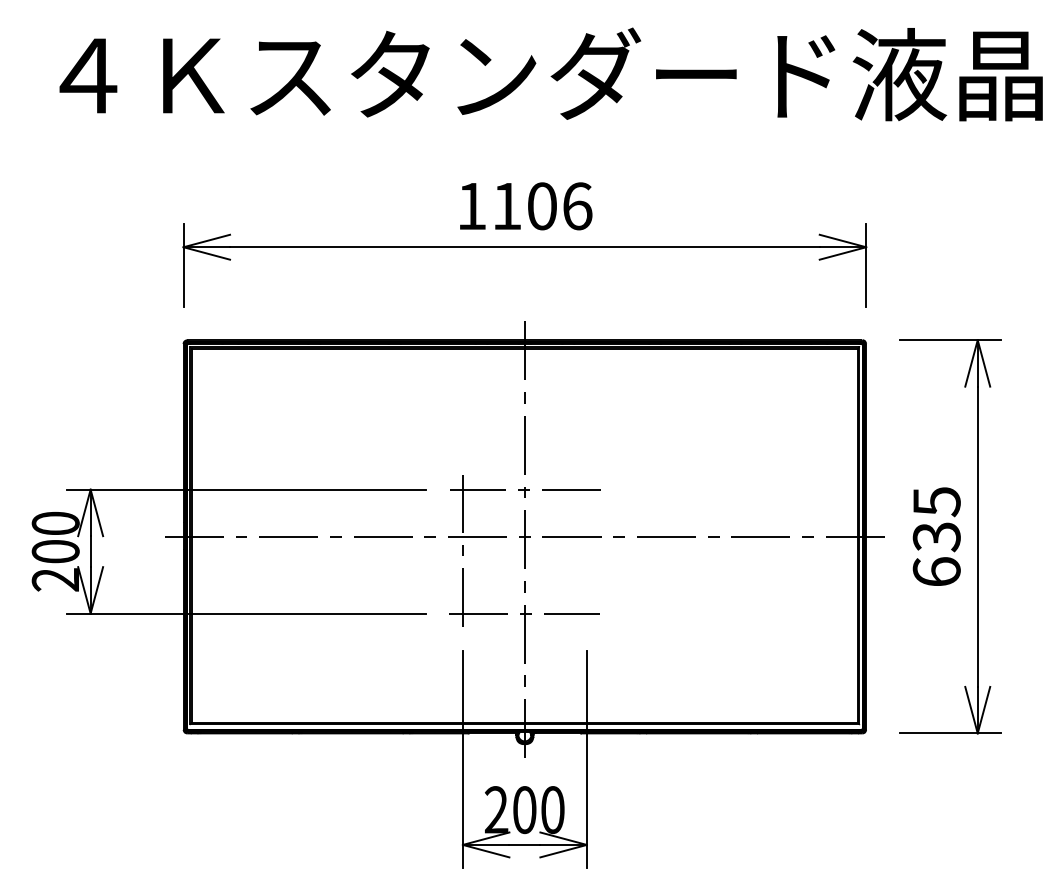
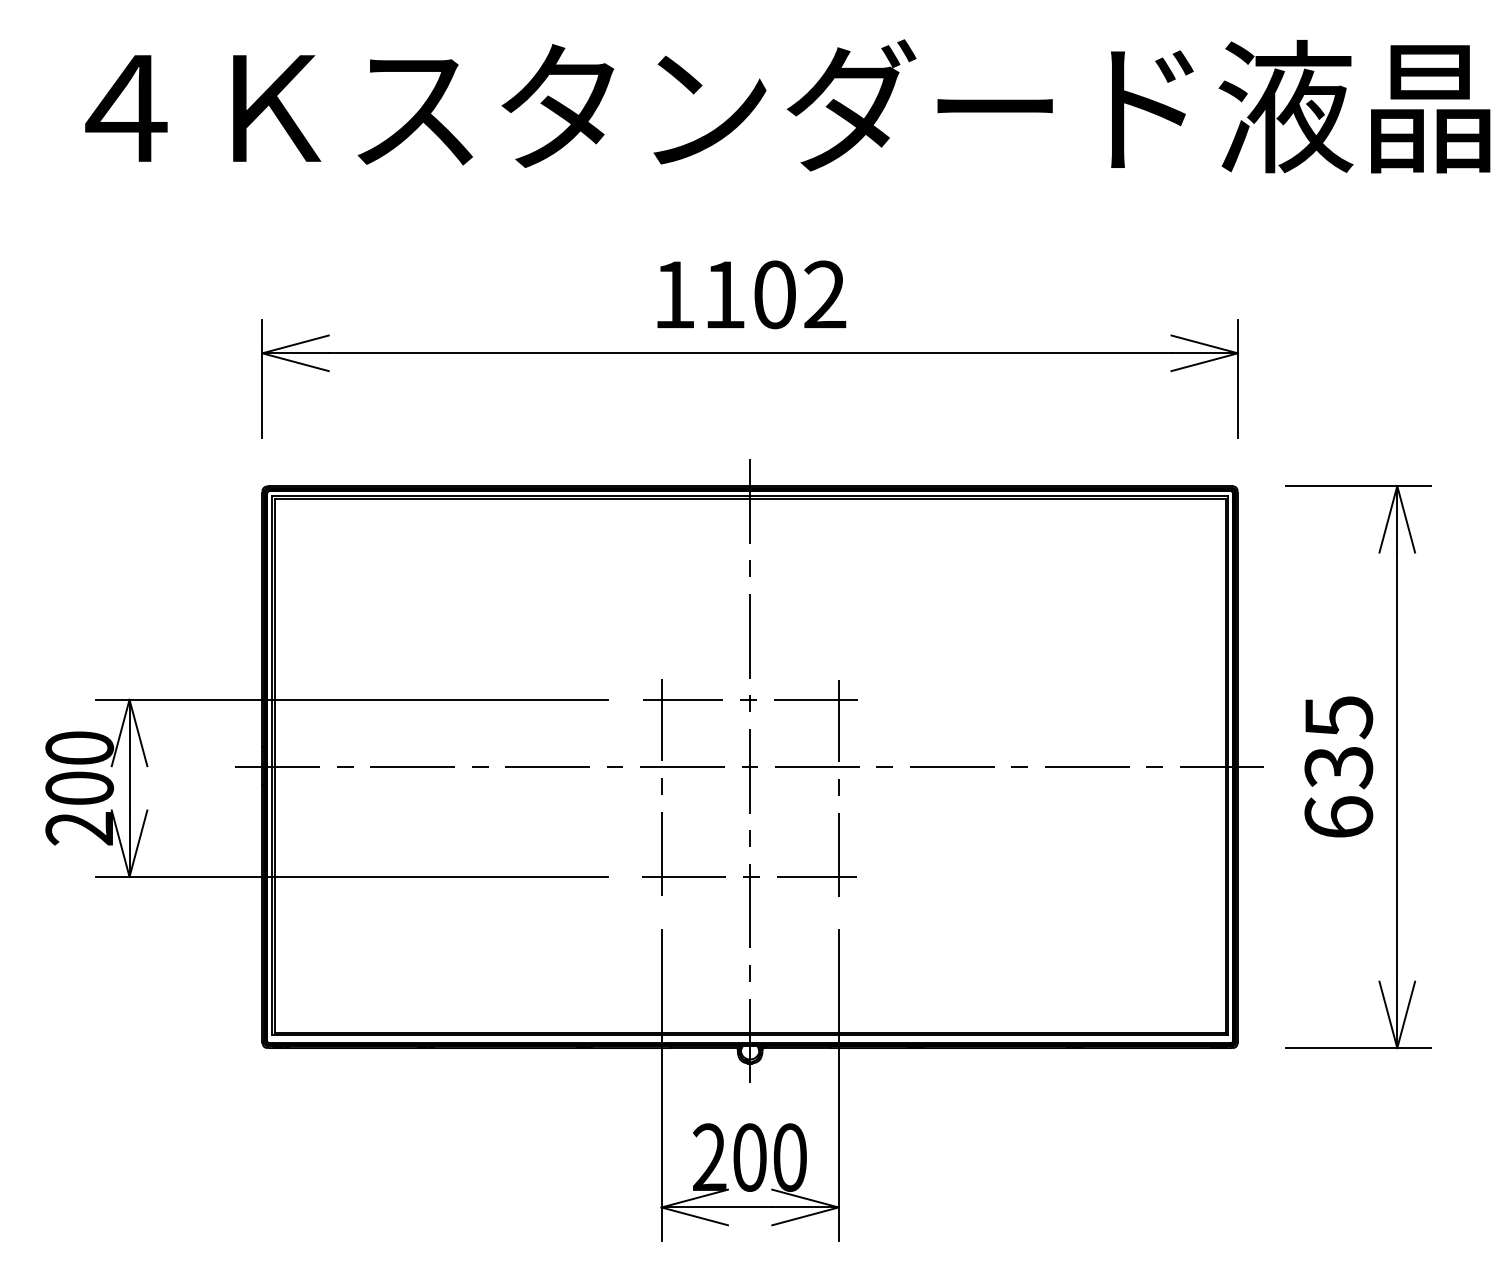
text: (577, 206) -> (825, 295), 1106 -> 1102
line: (586, 551) -> (838, 788), added

